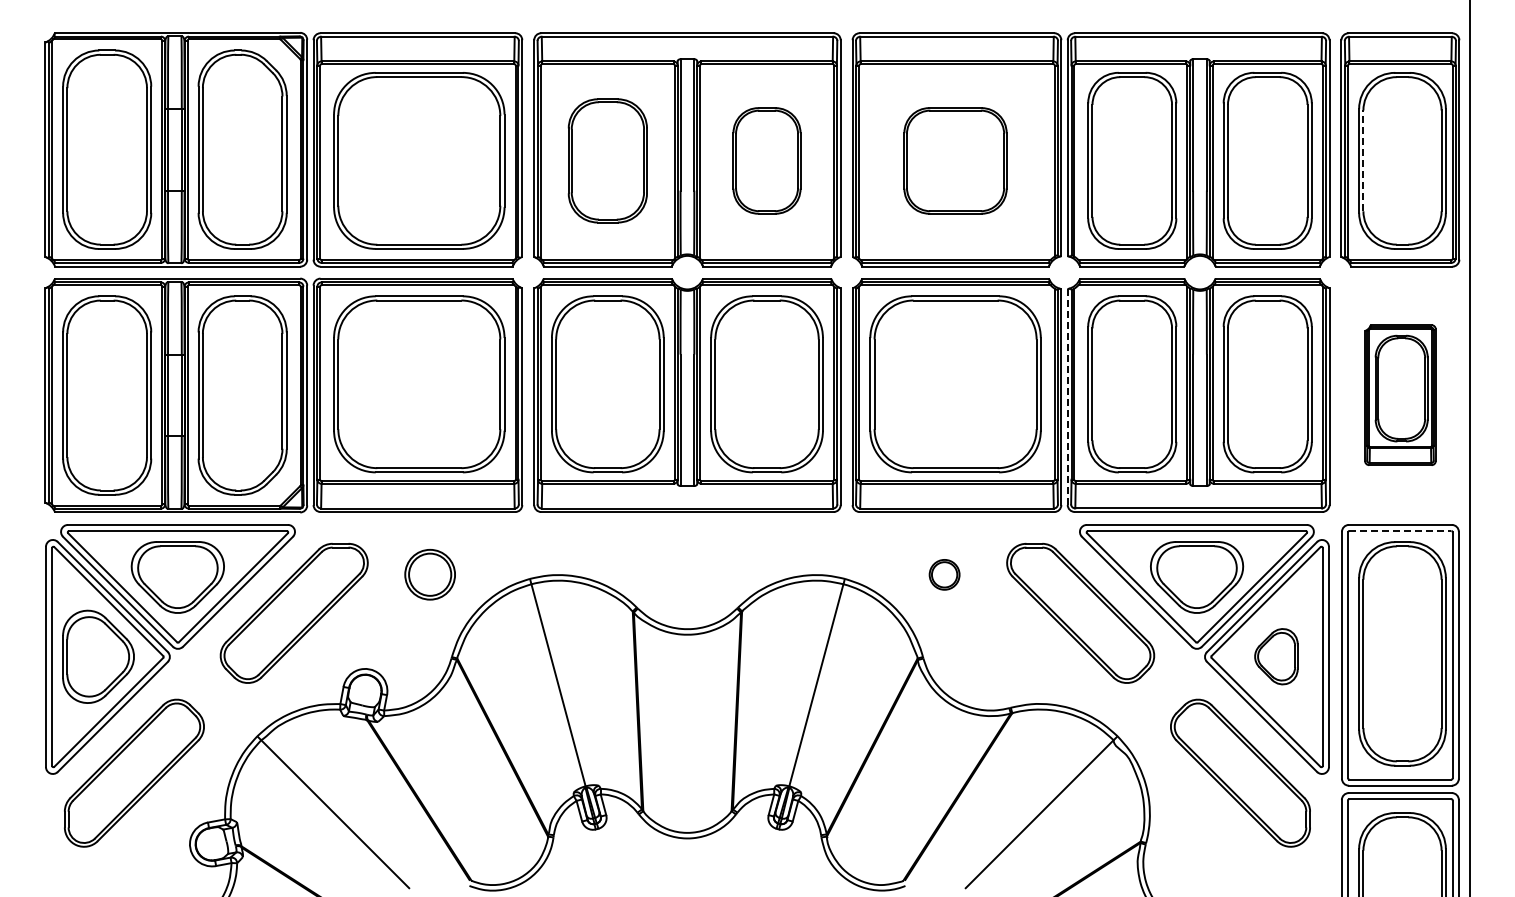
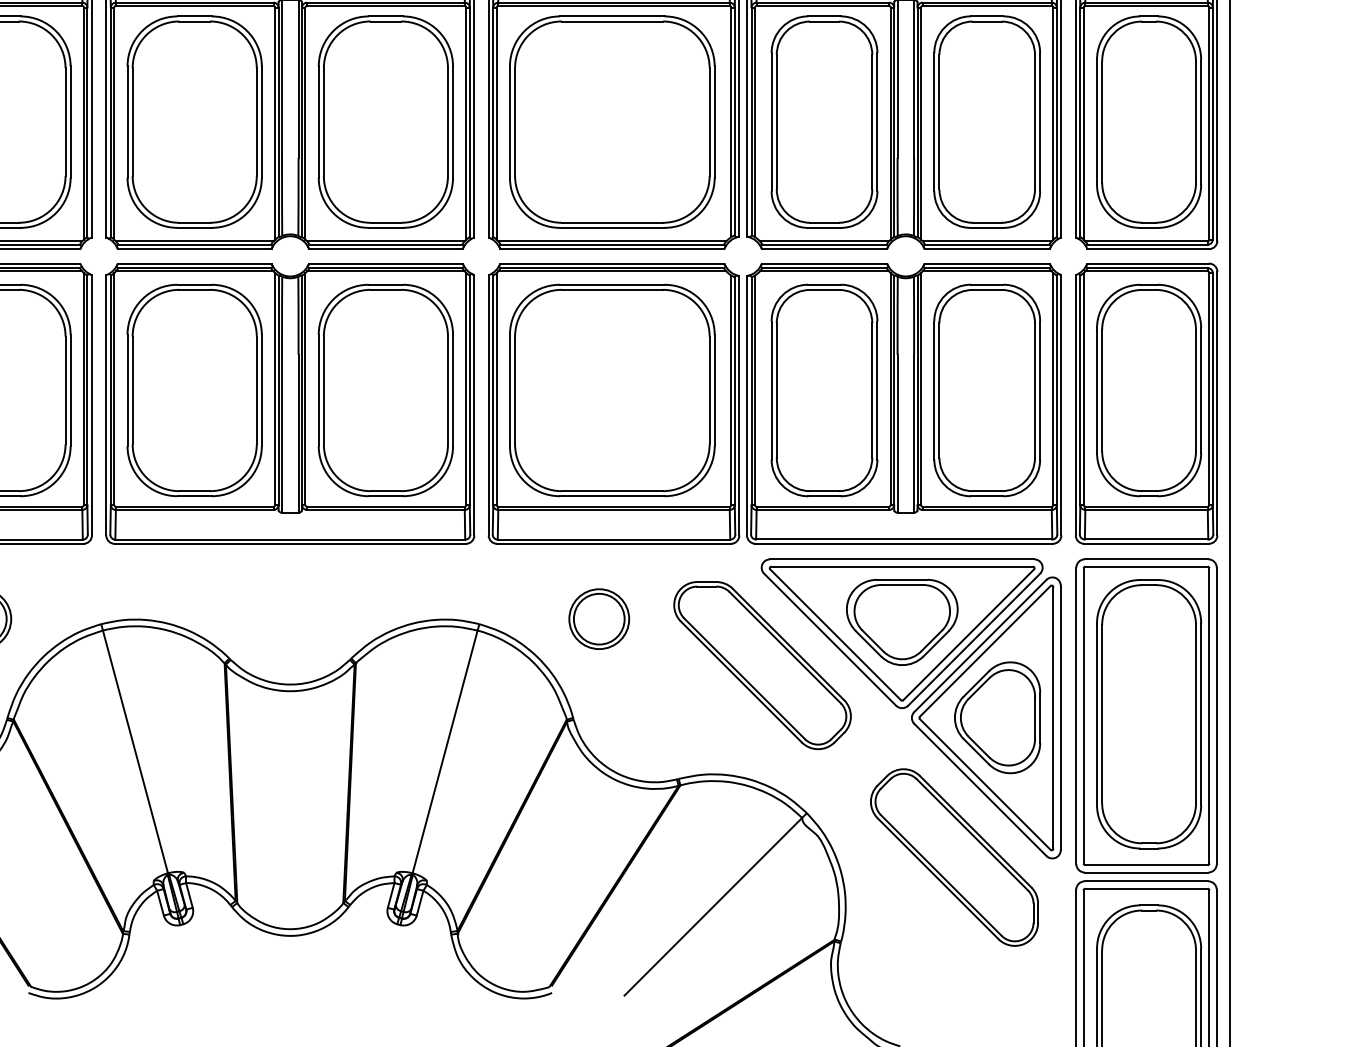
part: (607, 160) -> (194, 121), size x1.43
part: (766, 160) -> (385, 121), size x1.67
part: (955, 160) -> (612, 121), size x1.67
line: (1363, 160) -> (1102, 121), dashed -> solid
part: (1400, 394) -> (1146, 402), size x1.67
line: (1067, 397) -> (746, 406), dashed -> solid
line: (1400, 531) -> (1146, 567), dashed -> solid
part: (944, 574) -> (599, 618), size x1.67
part: (1276, 656) -> (997, 717), size x1.67

